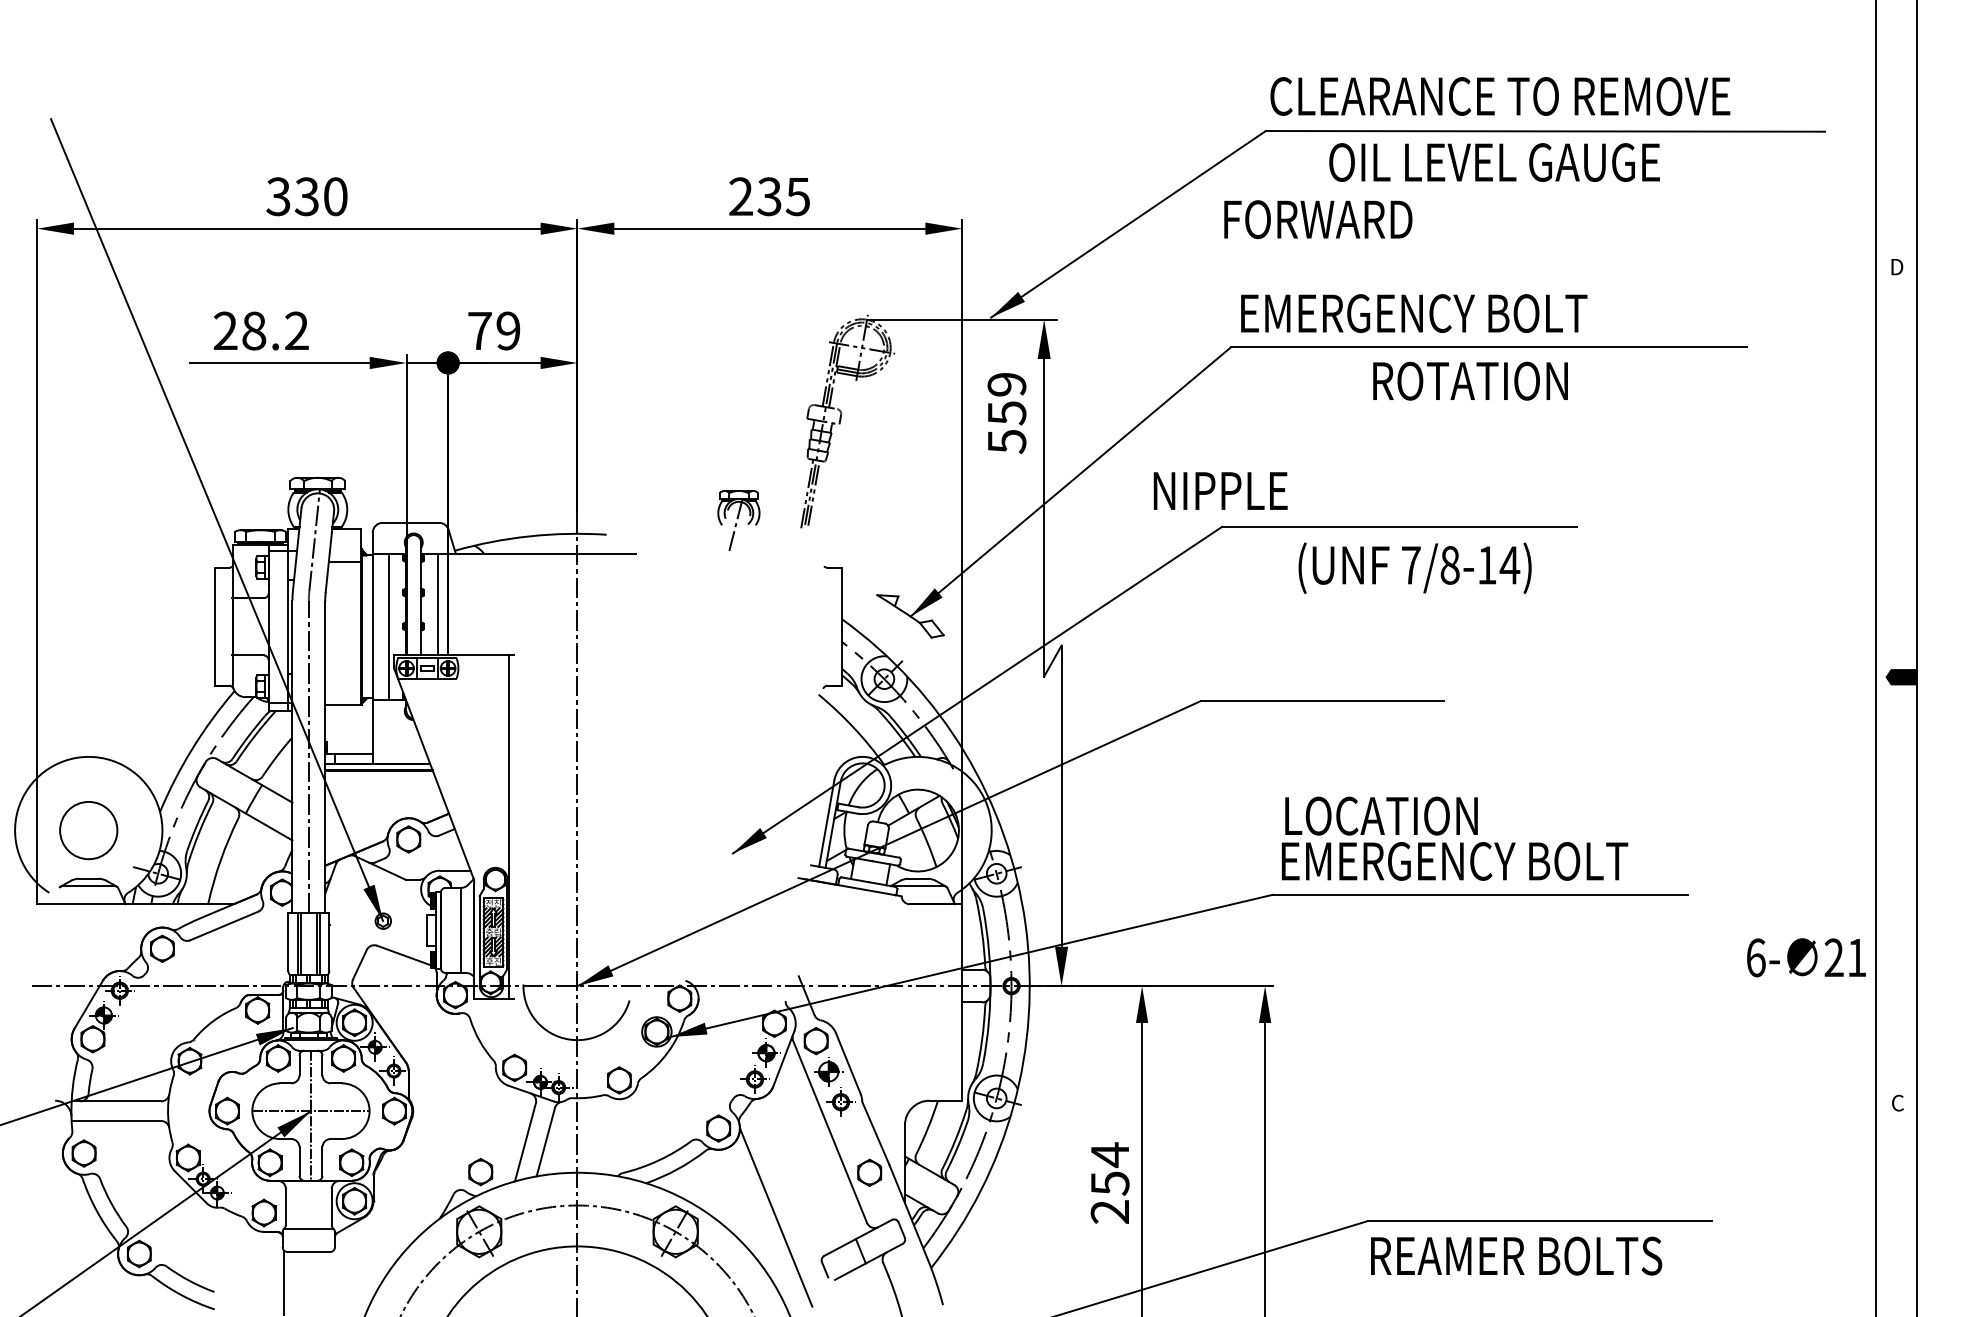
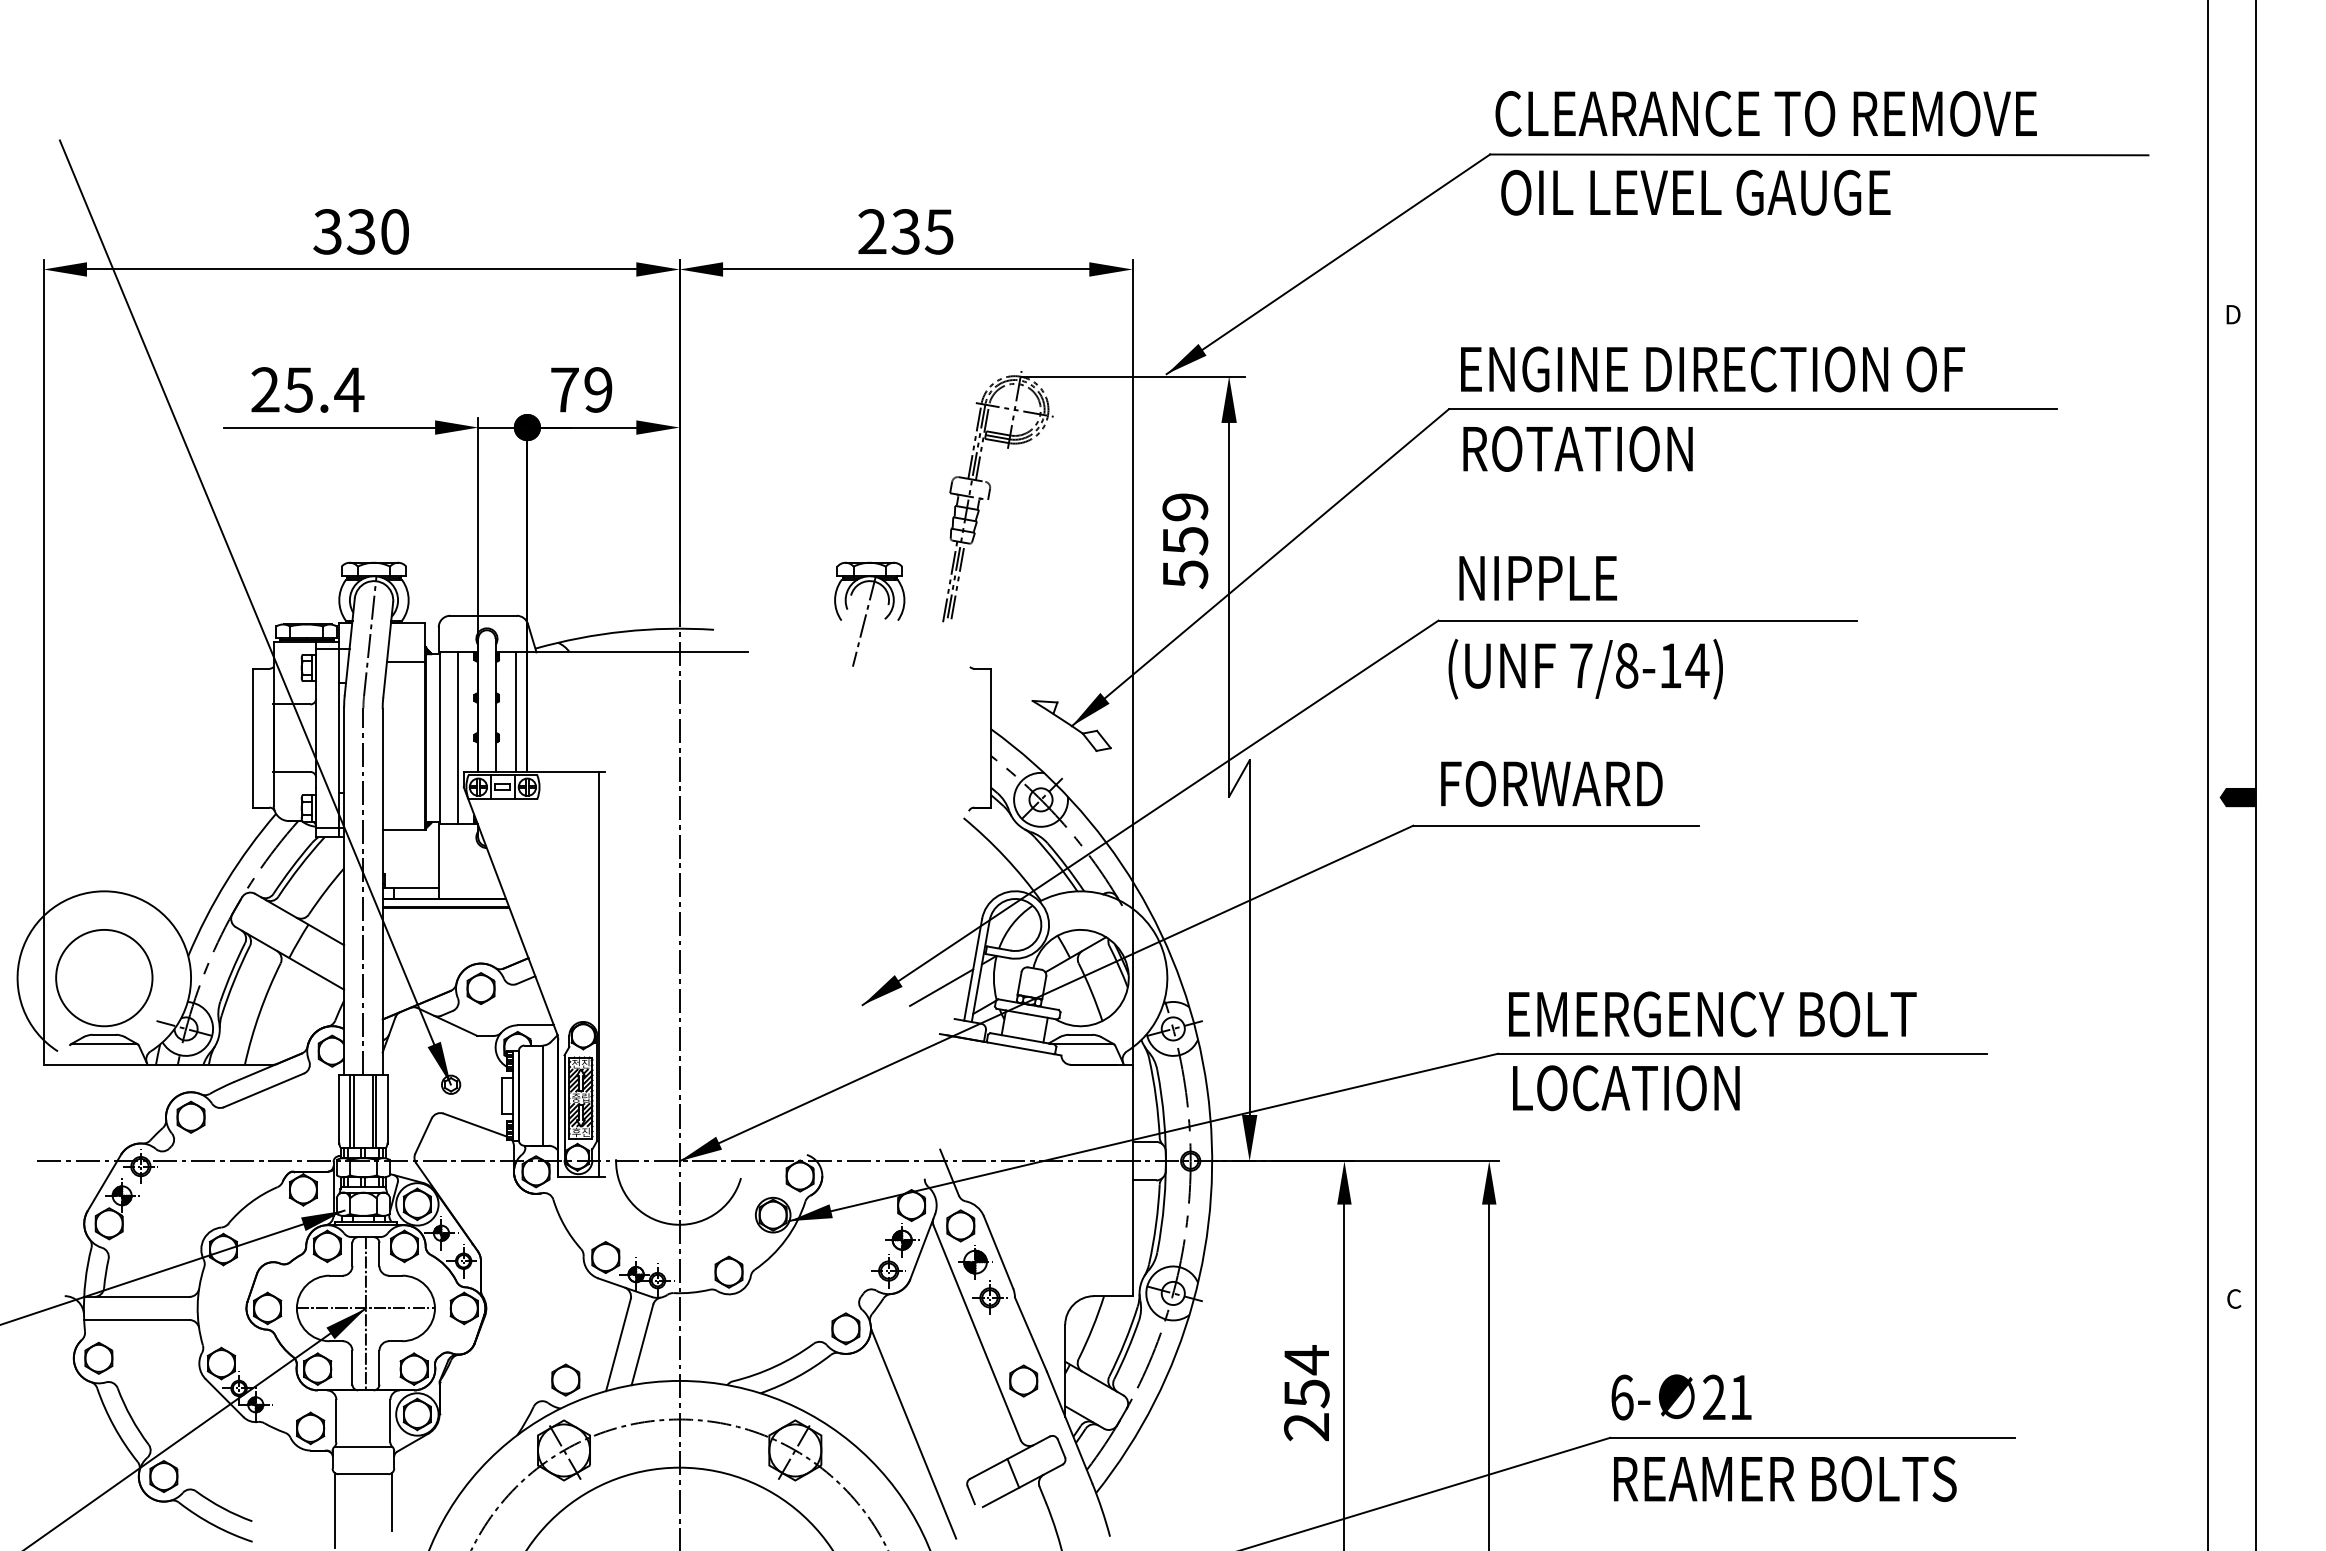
text: (1494, 162) -> (1695, 192), moved
text: (1318, 219) -> (1552, 783), moved
text: (1468, 313) -> (1728, 369), EMERGENCY BOLT -> ENGINE DIRECTION OF
text: (275, 330) -> (324, 389), 28.2 -> 25.4
text: (1470, 380) -> (1577, 448), moved
text: (1006, 413) -> (1184, 541), moved
text: (1220, 490) -> (1537, 577), moved
part: (738, 521) -> (869, 614), size x1.43
text: (1414, 567) -> (1585, 668), moved
text: (1381, 815) -> (1626, 1087), moved
circle: (88, 830) -> (104, 977), size x1.43
line: (799, 838) -> (941, 987), added
text: (1806, 957) -> (1681, 1397), moved
line: (333, 1275) -> (392, 1501), added

